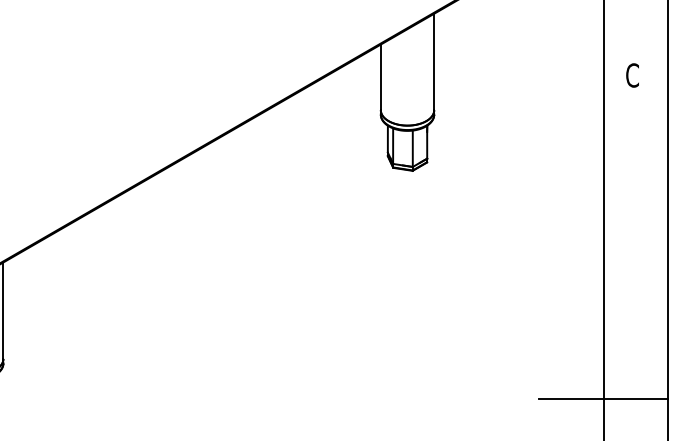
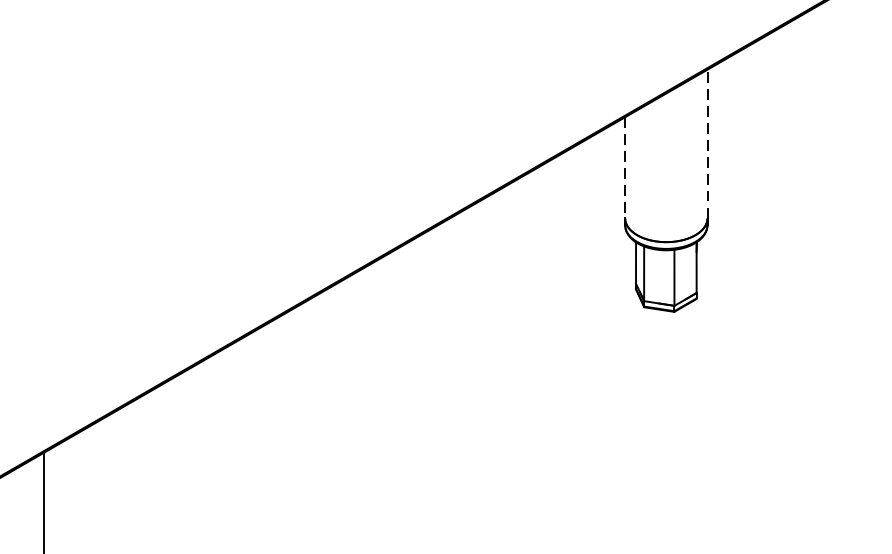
line: (434, 61) -> (707, 143), solid -> dashed
line: (380, 77) -> (624, 167), solid -> dashed

